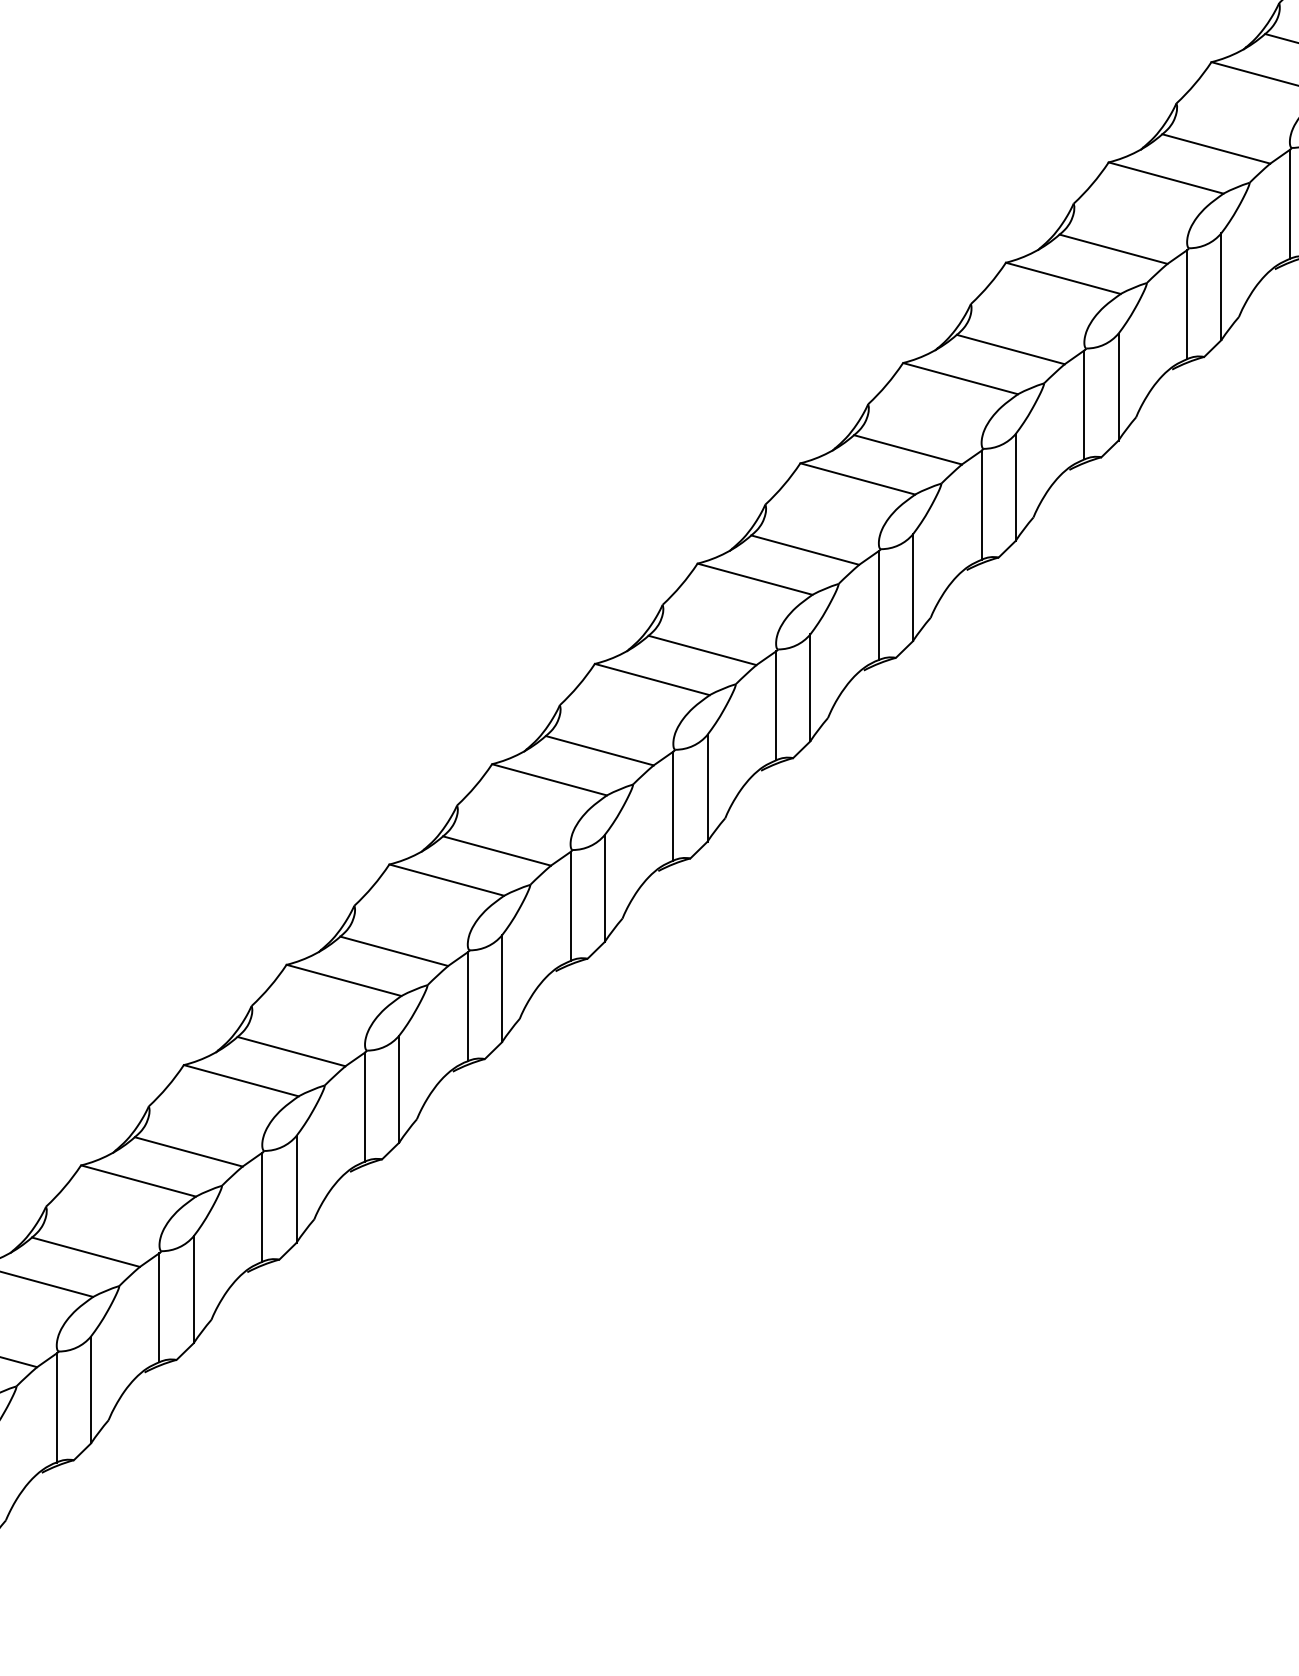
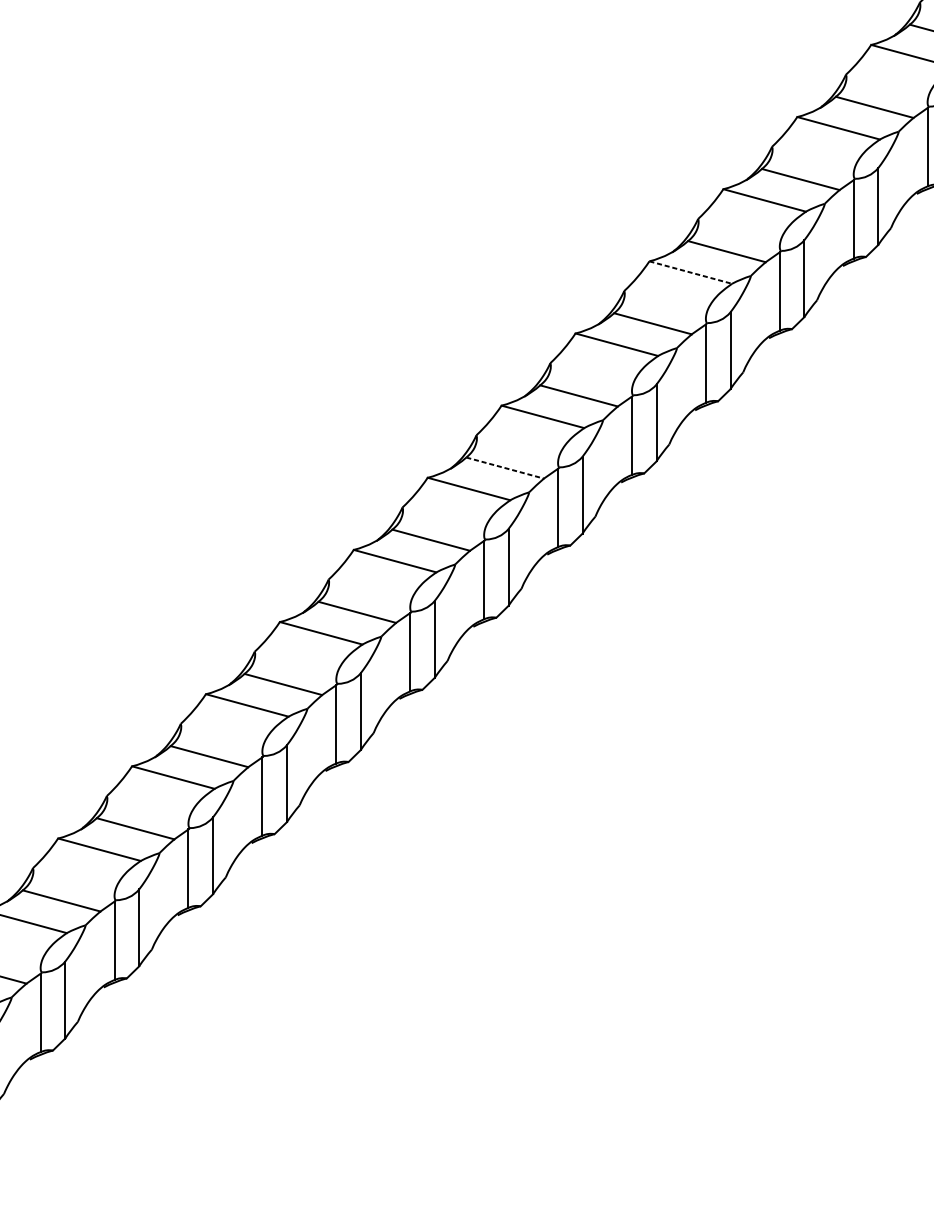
line: (960, 378) -> (690, 272), solid -> dashed
line: (702, 650) -> (505, 468), solid -> dashed

